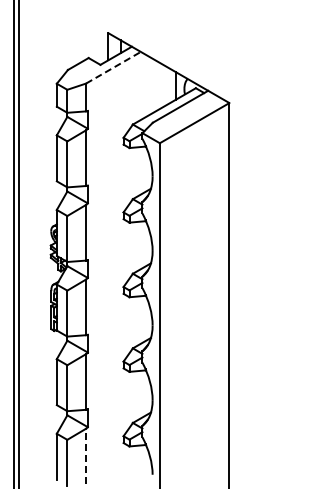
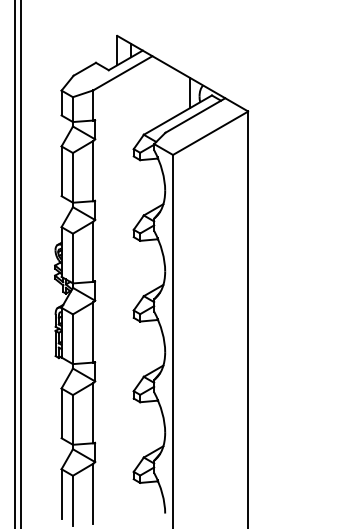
line: (113, 67) -> (122, 73), dashed -> solid
line: (86, 456) -> (93, 493), dashed -> solid

